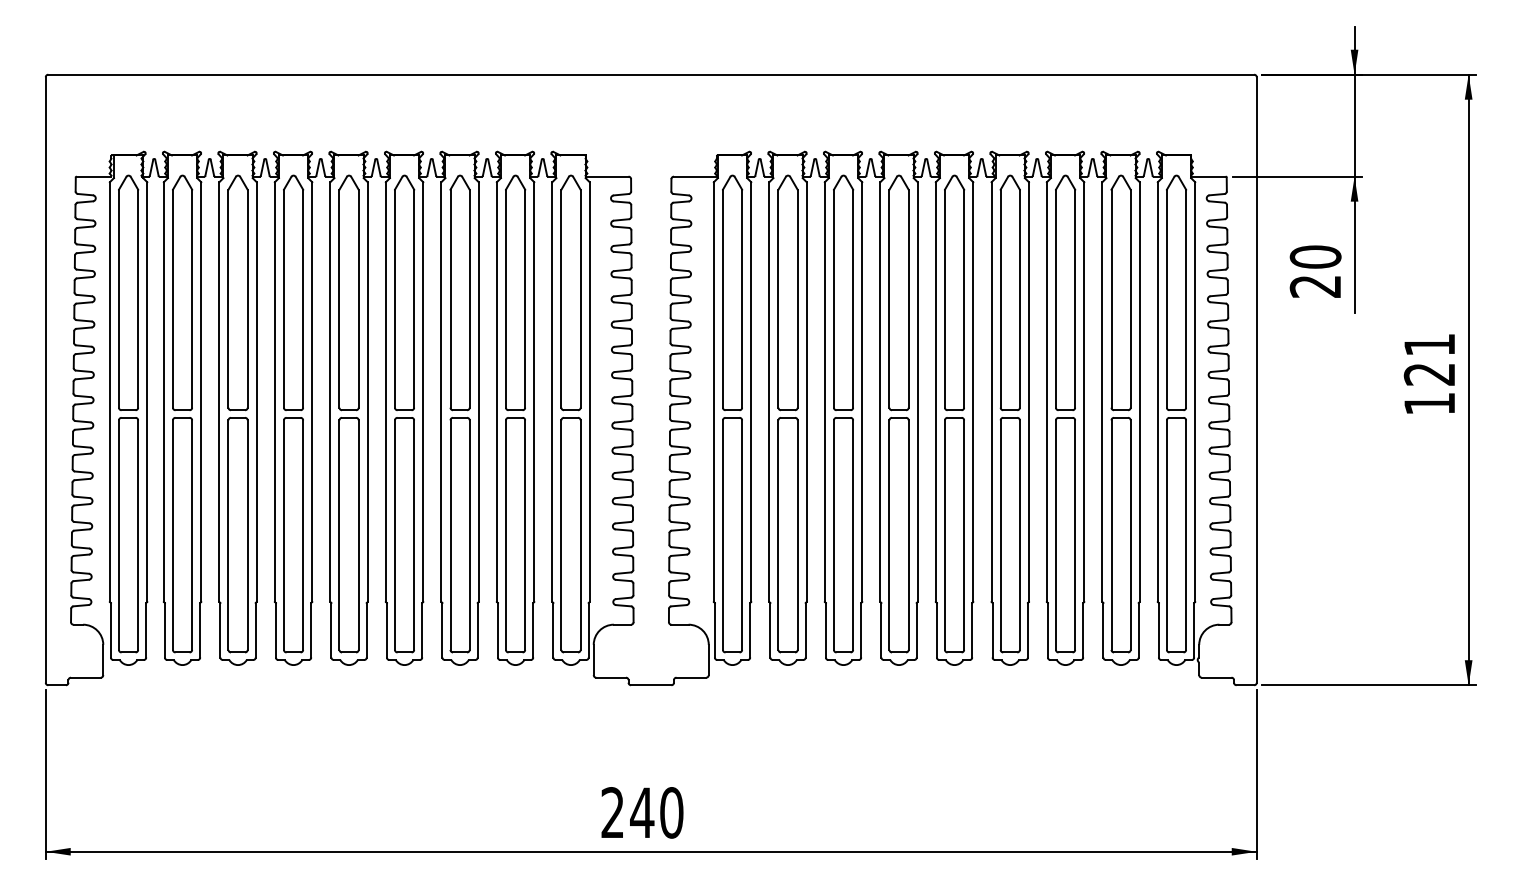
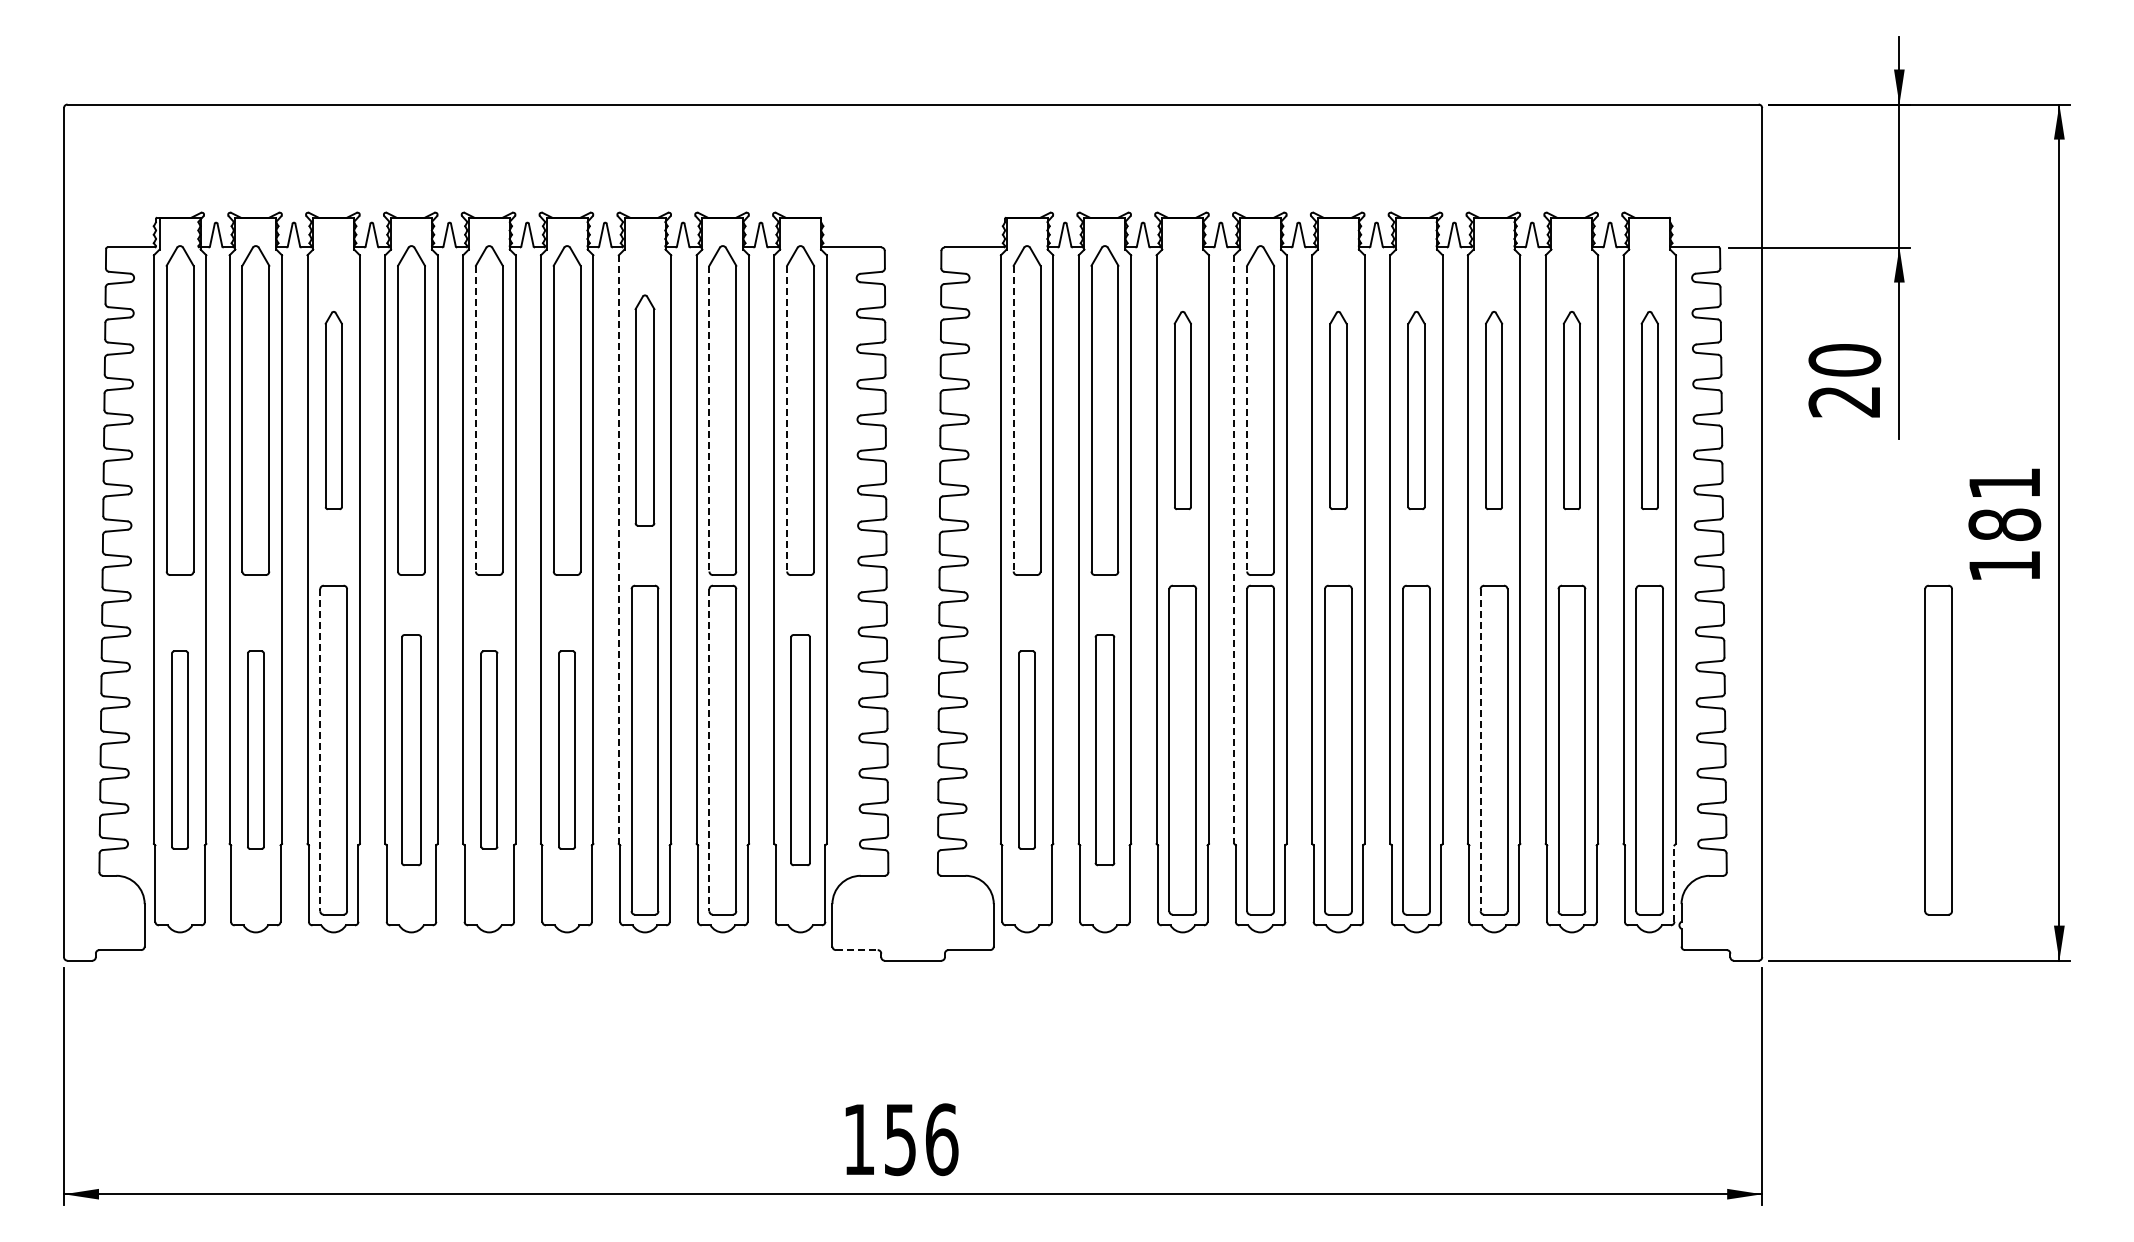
part: (237, 292) -> (333, 410), size x0.6
part: (459, 292) -> (644, 410), size x0.7
part: (843, 292) -> (1182, 410), size x0.6
part: (954, 292) -> (1338, 410), size x0.6
part: (1010, 292) -> (1416, 410), size x0.6
part: (1065, 292) -> (1493, 410), size x0.6
part: (1120, 292) -> (1571, 410), size x0.6
part: (1176, 292) -> (1649, 410), size x0.6
line: (339, 298) -> (475, 418), solid -> dashed
line: (506, 298) -> (709, 418), solid -> dashed
line: (561, 298) -> (787, 418), solid -> dashed
line: (722, 298) -> (1013, 418), solid -> dashed
line: (889, 298) -> (1247, 418), solid -> dashed
text: (1429, 374) -> (2004, 524), 121 -> 181
line: (441, 392) -> (618, 550), solid -> dashed
line: (880, 392) -> (1234, 550), solid -> dashed
part: (128, 534) -> (179, 749), size x0.6
part: (182, 534) -> (255, 749), size x0.6
part: (293, 534) -> (411, 749), size x0.7
part: (349, 534) -> (489, 749), size x0.6
part: (404, 534) -> (566, 749), size x0.6
part: (570, 534) -> (800, 749), size x0.7
part: (732, 534) -> (1026, 749), size x0.6
part: (787, 534) -> (1104, 749), size x0.7
part: (1382, 534) -> (1938, 749), added
line: (228, 535) -> (320, 750), solid -> dashed
line: (506, 535) -> (709, 750), solid -> dashed
line: (1055, 535) -> (1480, 750), solid -> dashed
line: (1194, 630) -> (1674, 883), solid -> dashed
line: (610, 677) -> (856, 950), solid -> dashed
text: (642, 812) -> (900, 1139), 240 -> 156

